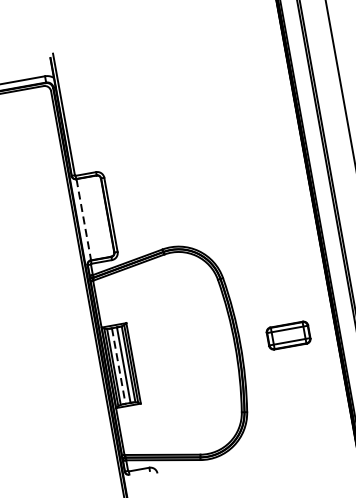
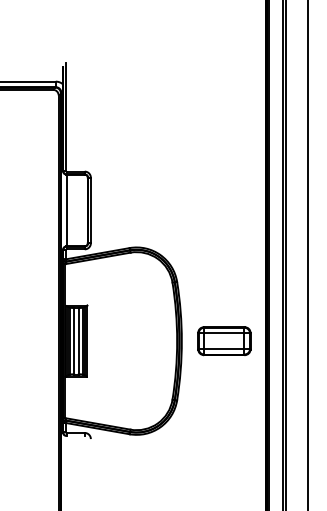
line: (83, 219) -> (66, 210), dashed -> solid
part: (288, 335) -> (224, 341), size x1.43
line: (119, 366) -> (74, 341), dashed -> solid

